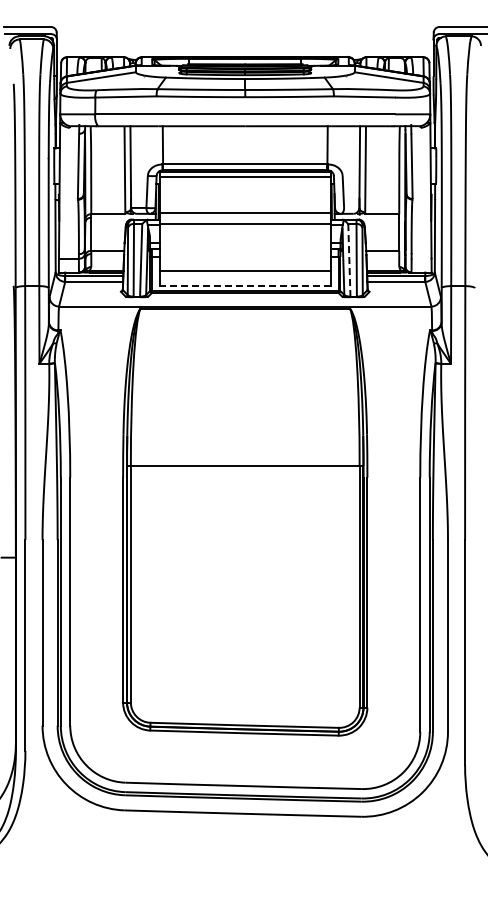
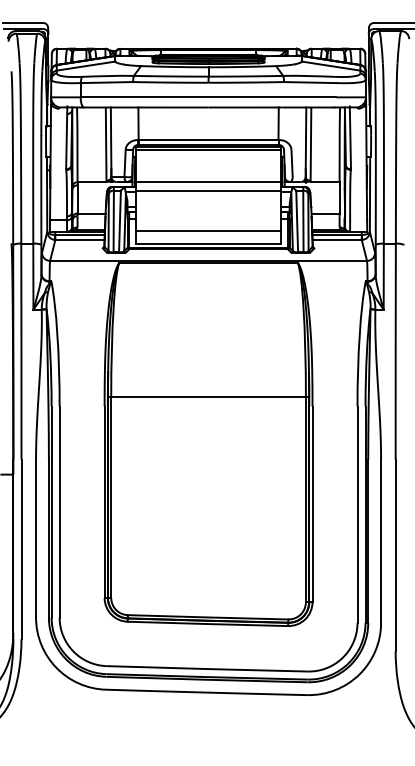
line: (349, 260) -> (297, 221), dashed -> solid
line: (245, 286) -> (208, 243), dashed -> solid

